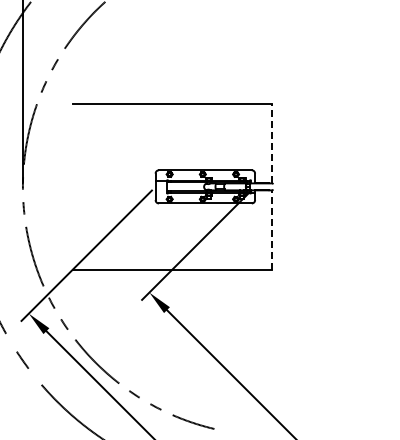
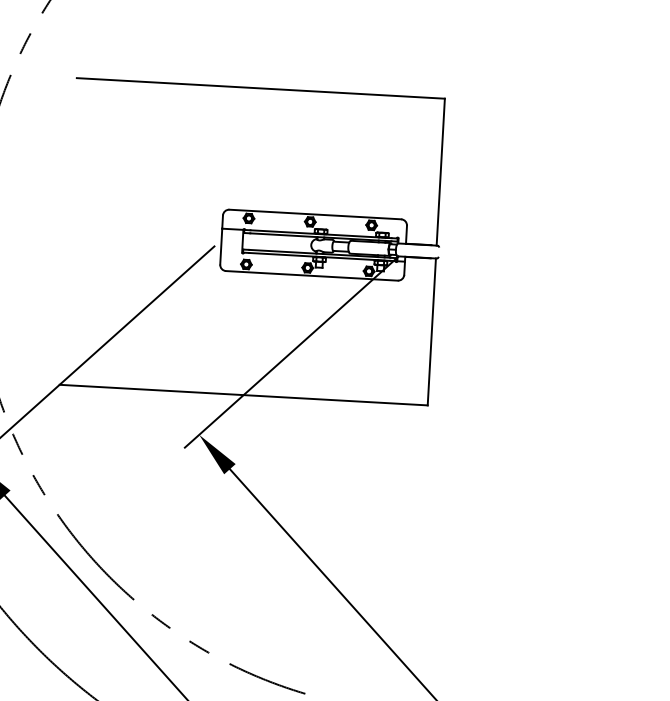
line: (271, 143) -> (440, 171), dashed -> solid
line: (271, 230) -> (431, 332), dashed -> solid

